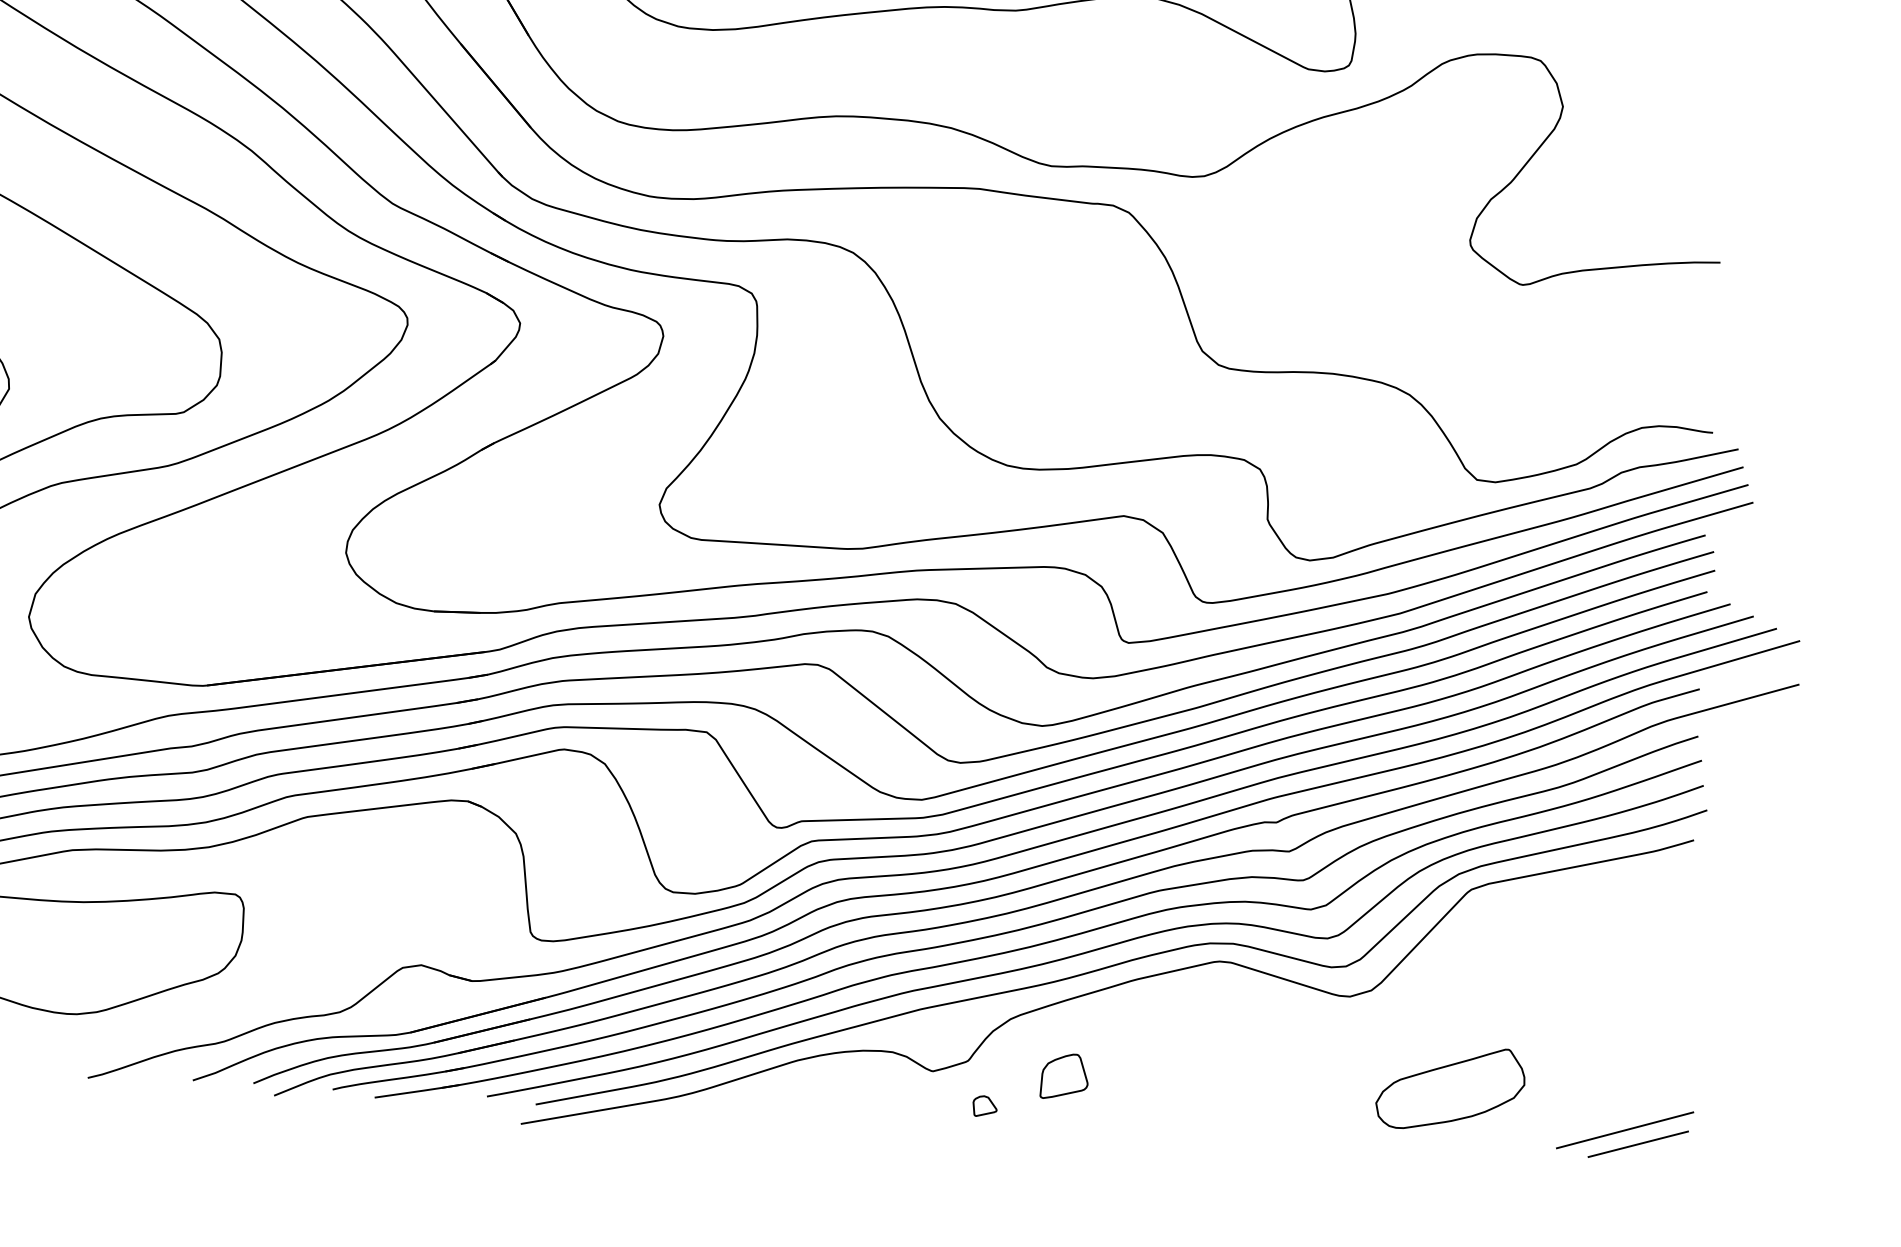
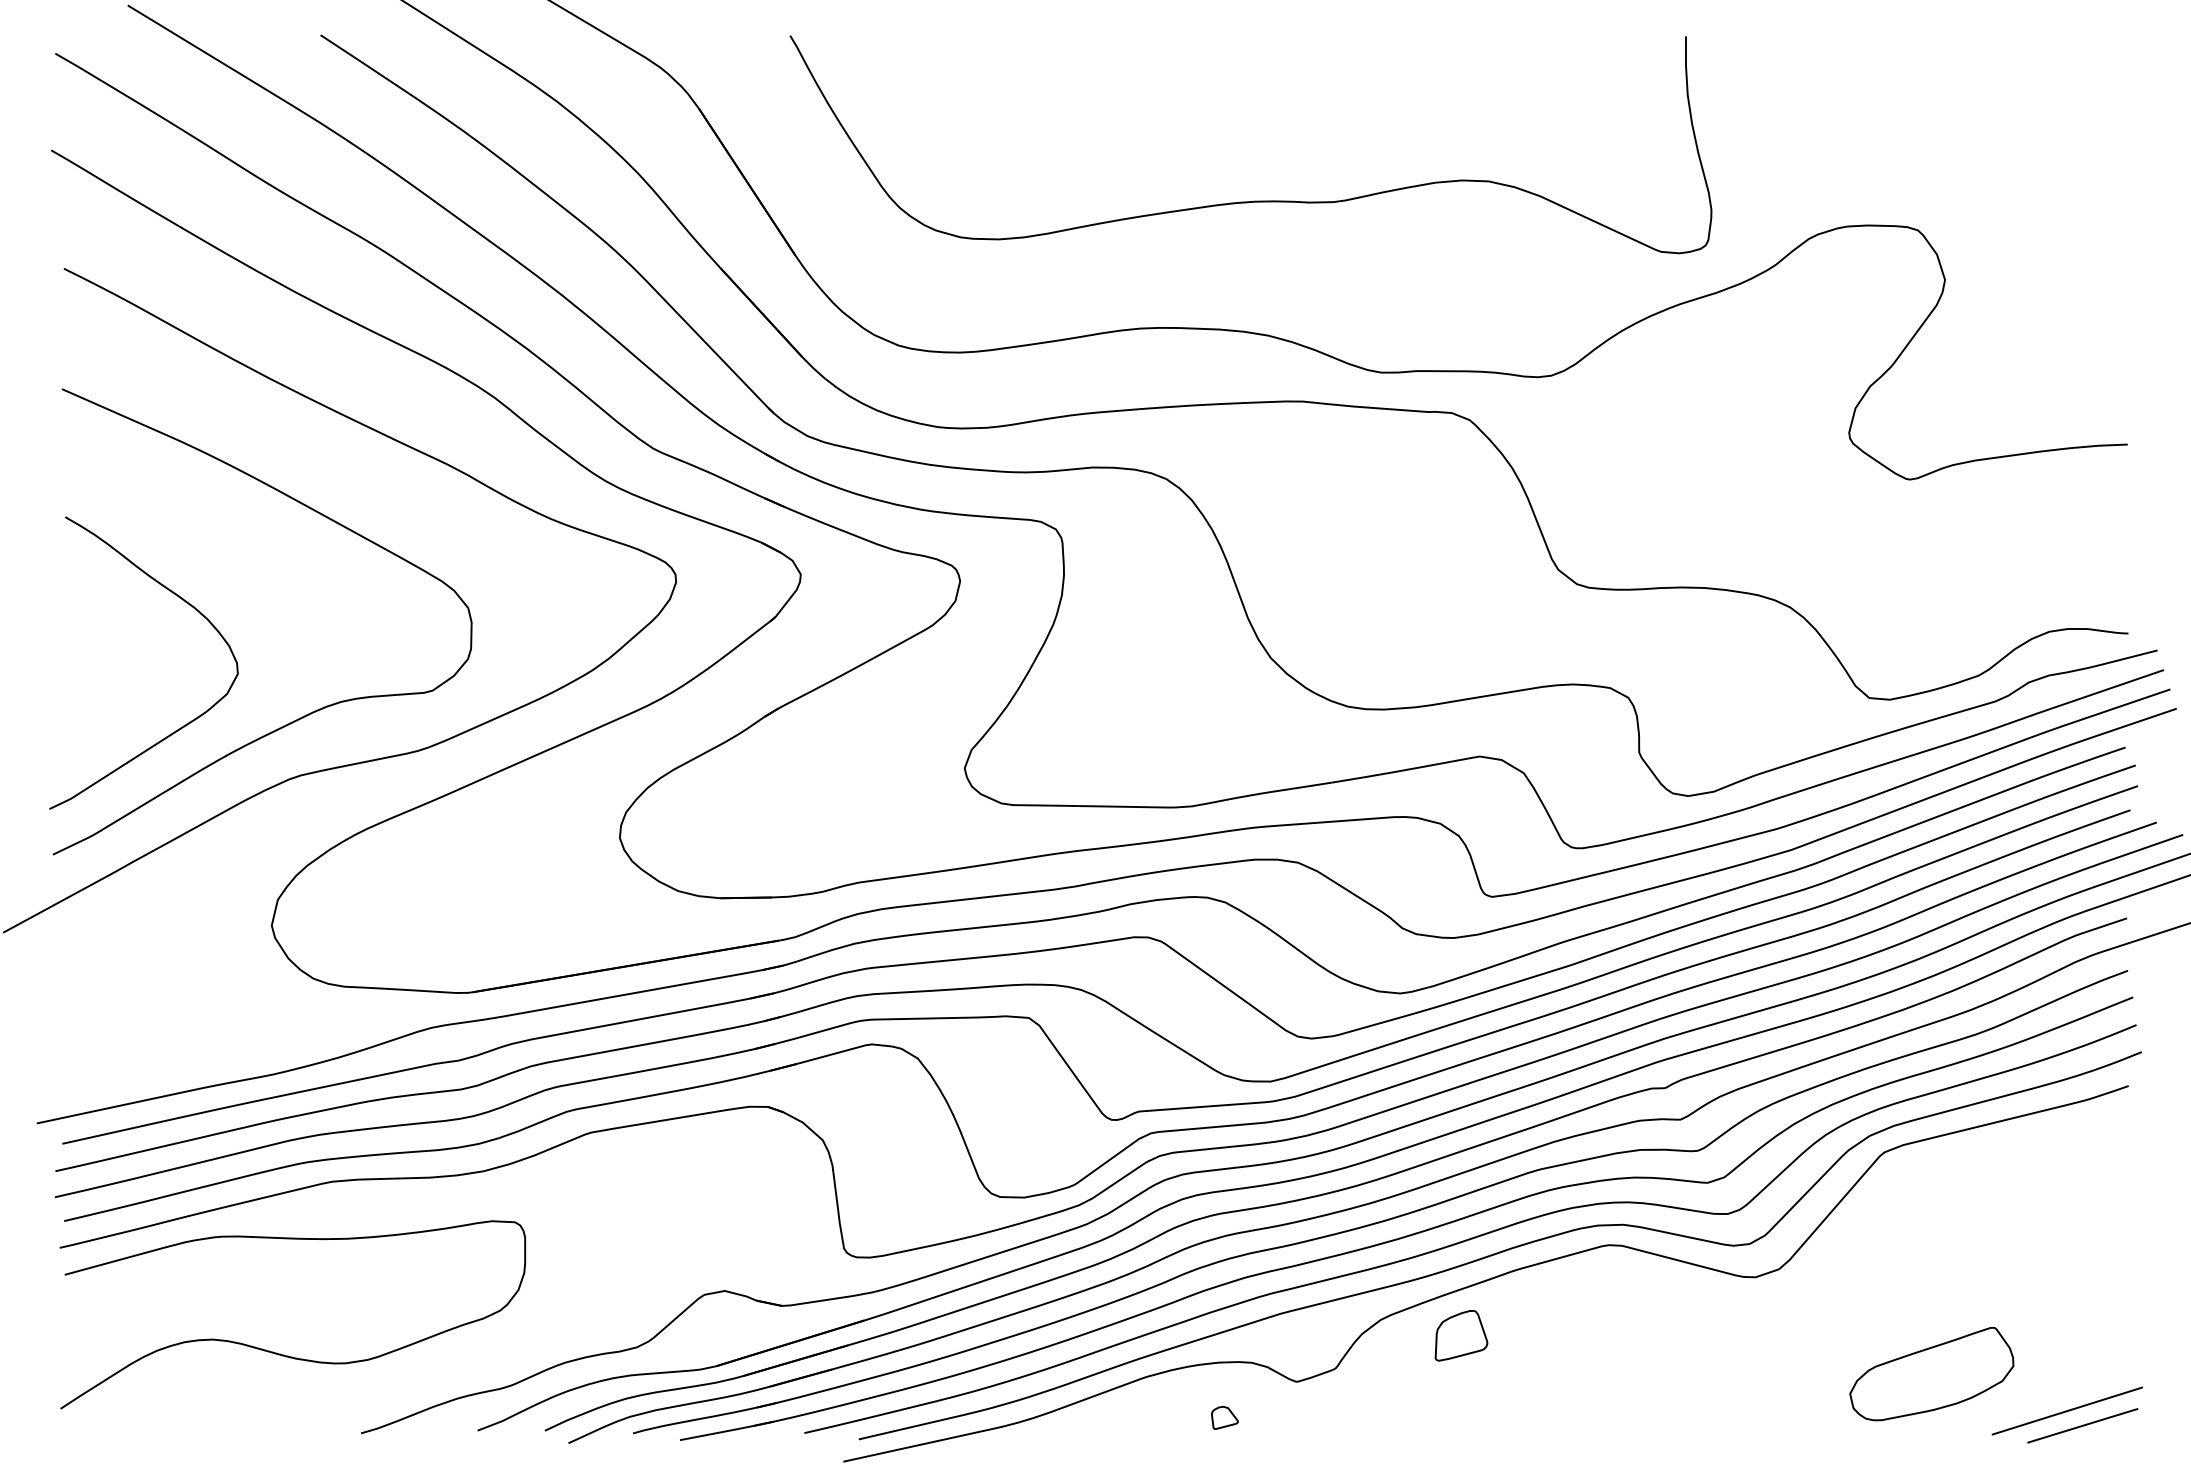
part: (1064, 1076) -> (1461, 1335), moved
part: (1450, 1089) -> (1931, 1374), moved
part: (984, 1105) -> (1224, 1417), moved

